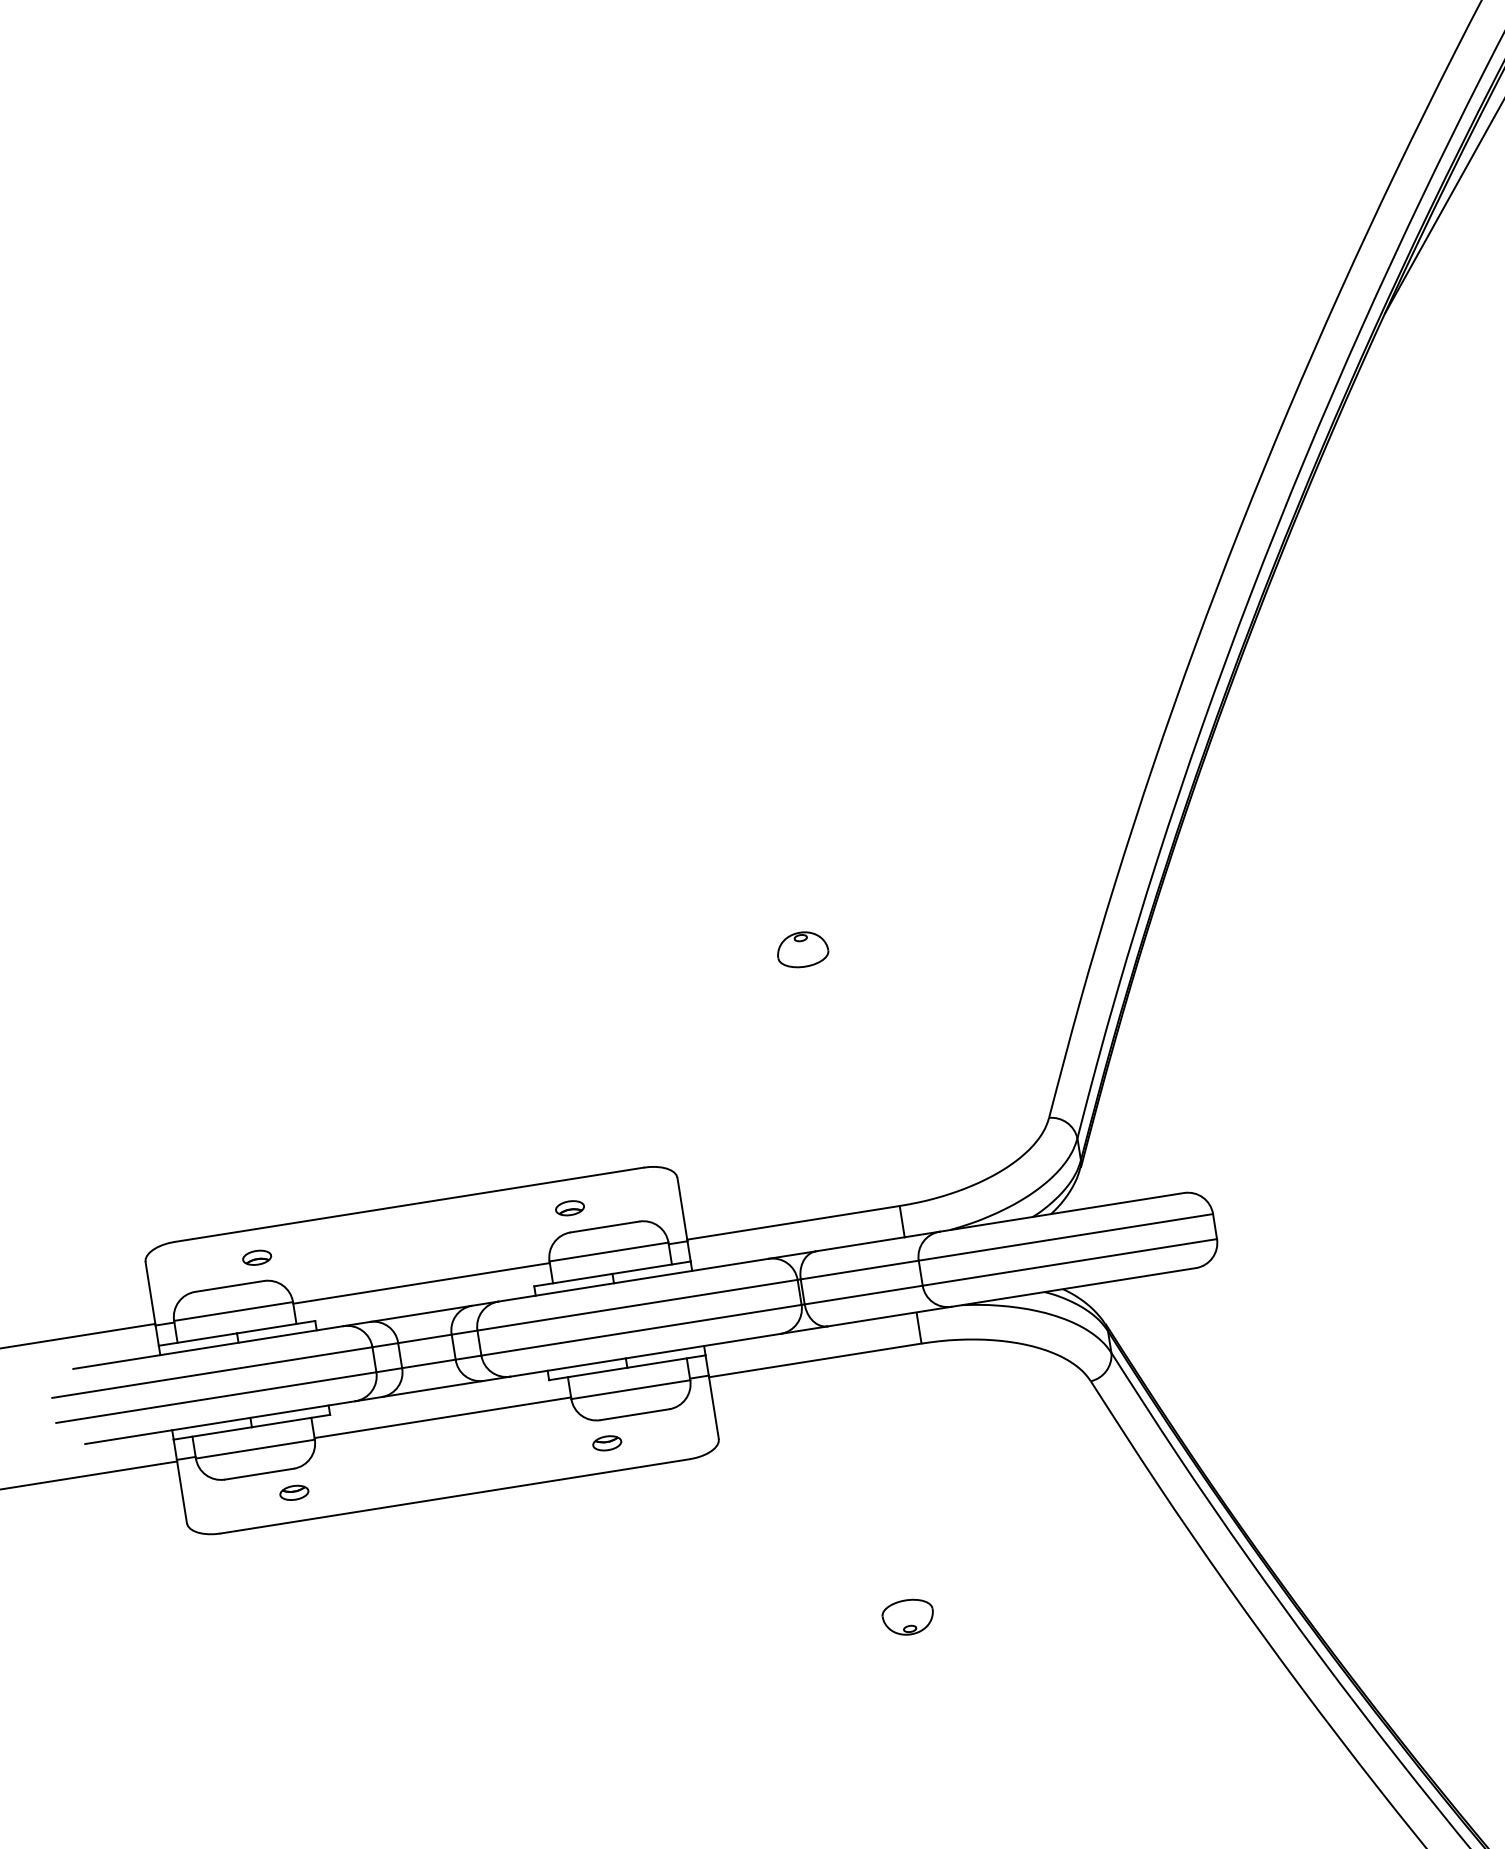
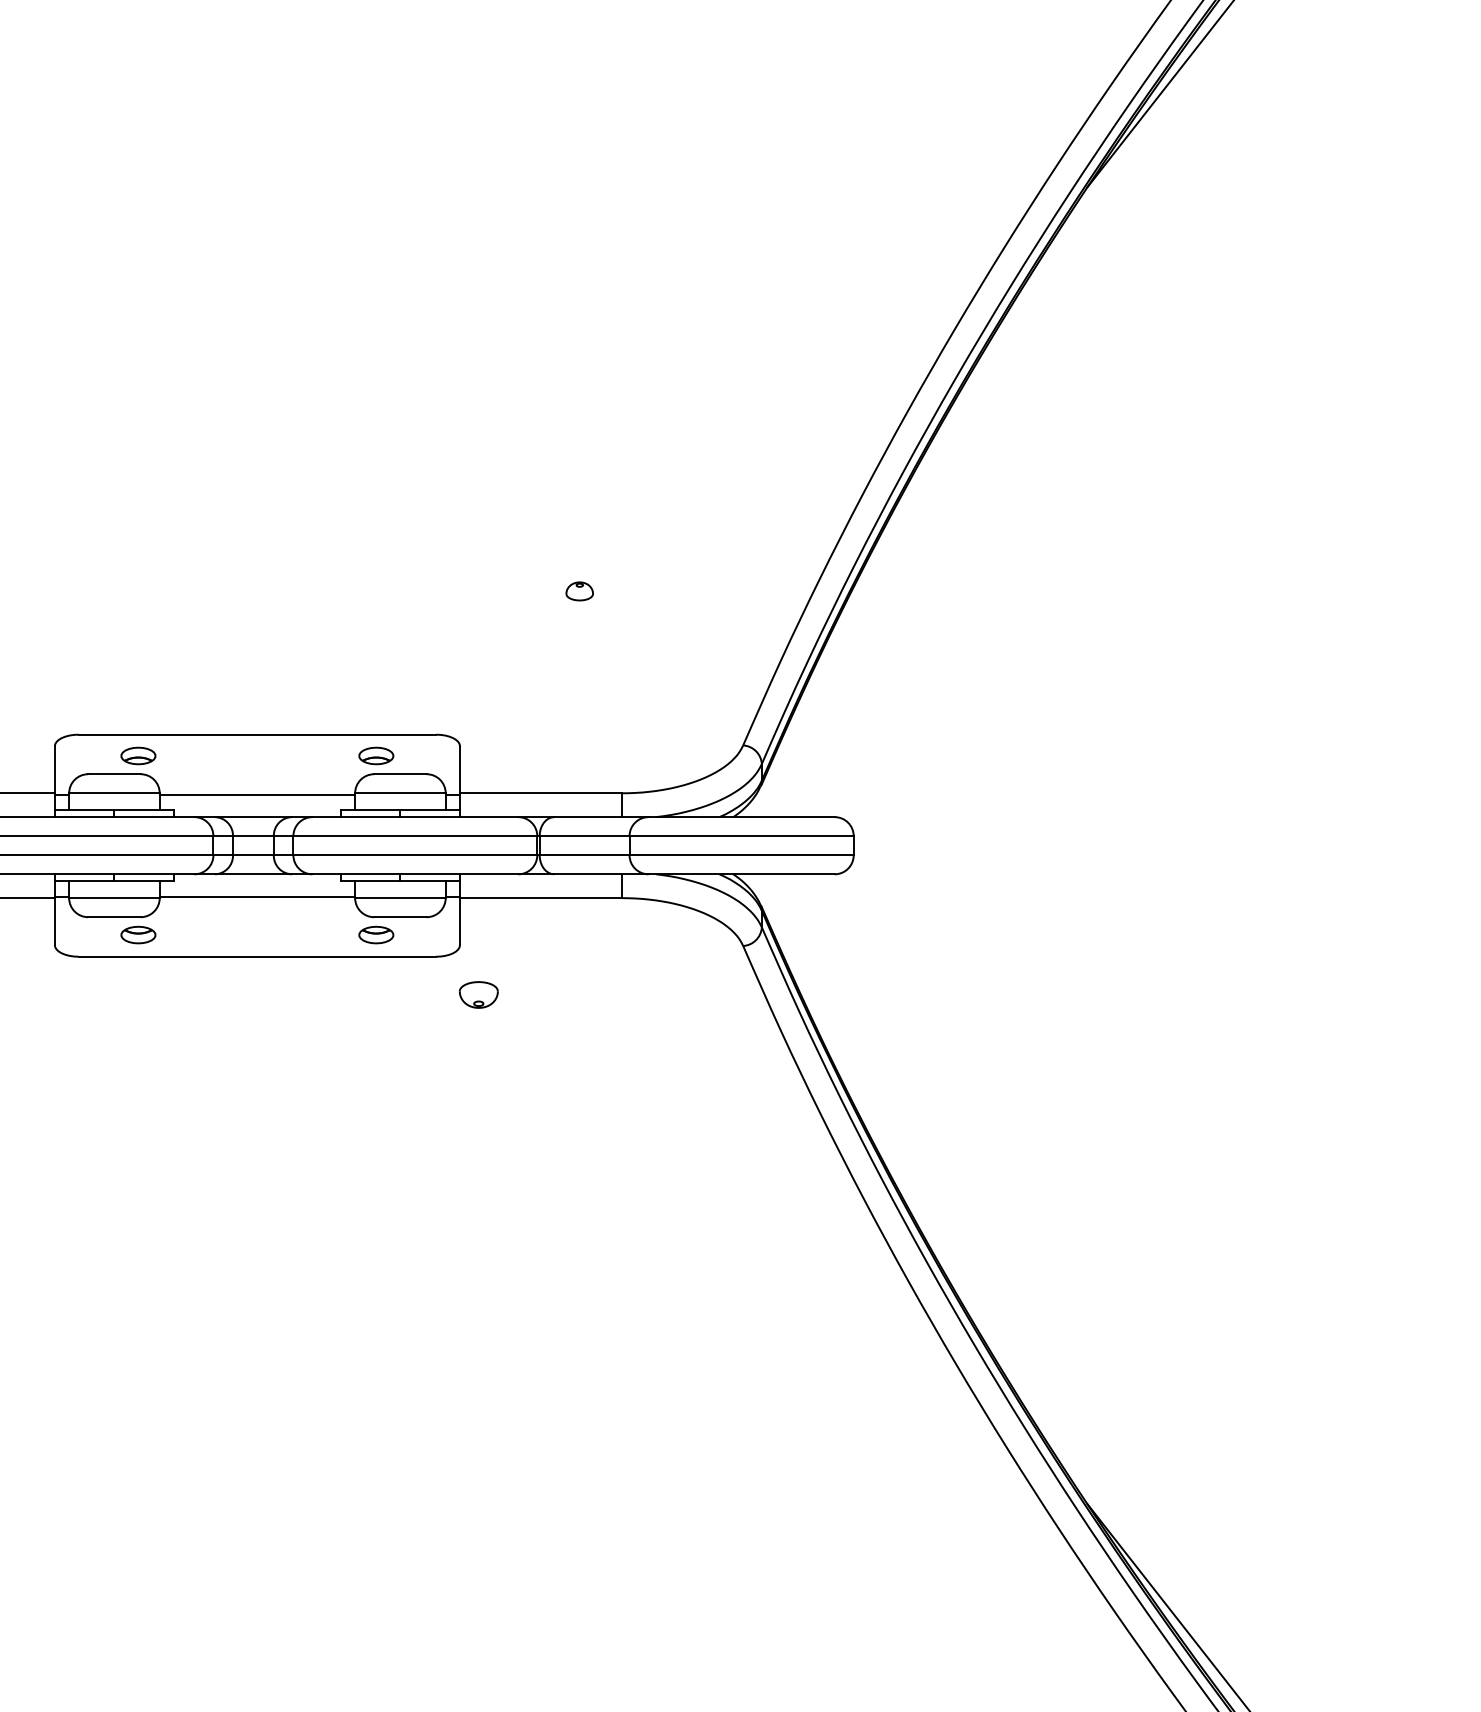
part: (802, 949) -> (579, 591), size x0.7
part: (569, 1208) -> (376, 756), size x1.6
part: (256, 1258) -> (137, 756), size x1.6
part: (607, 1443) -> (376, 935), size x1.6
part: (293, 1493) -> (137, 935), size x1.6
part: (907, 1616) -> (478, 994), moved

